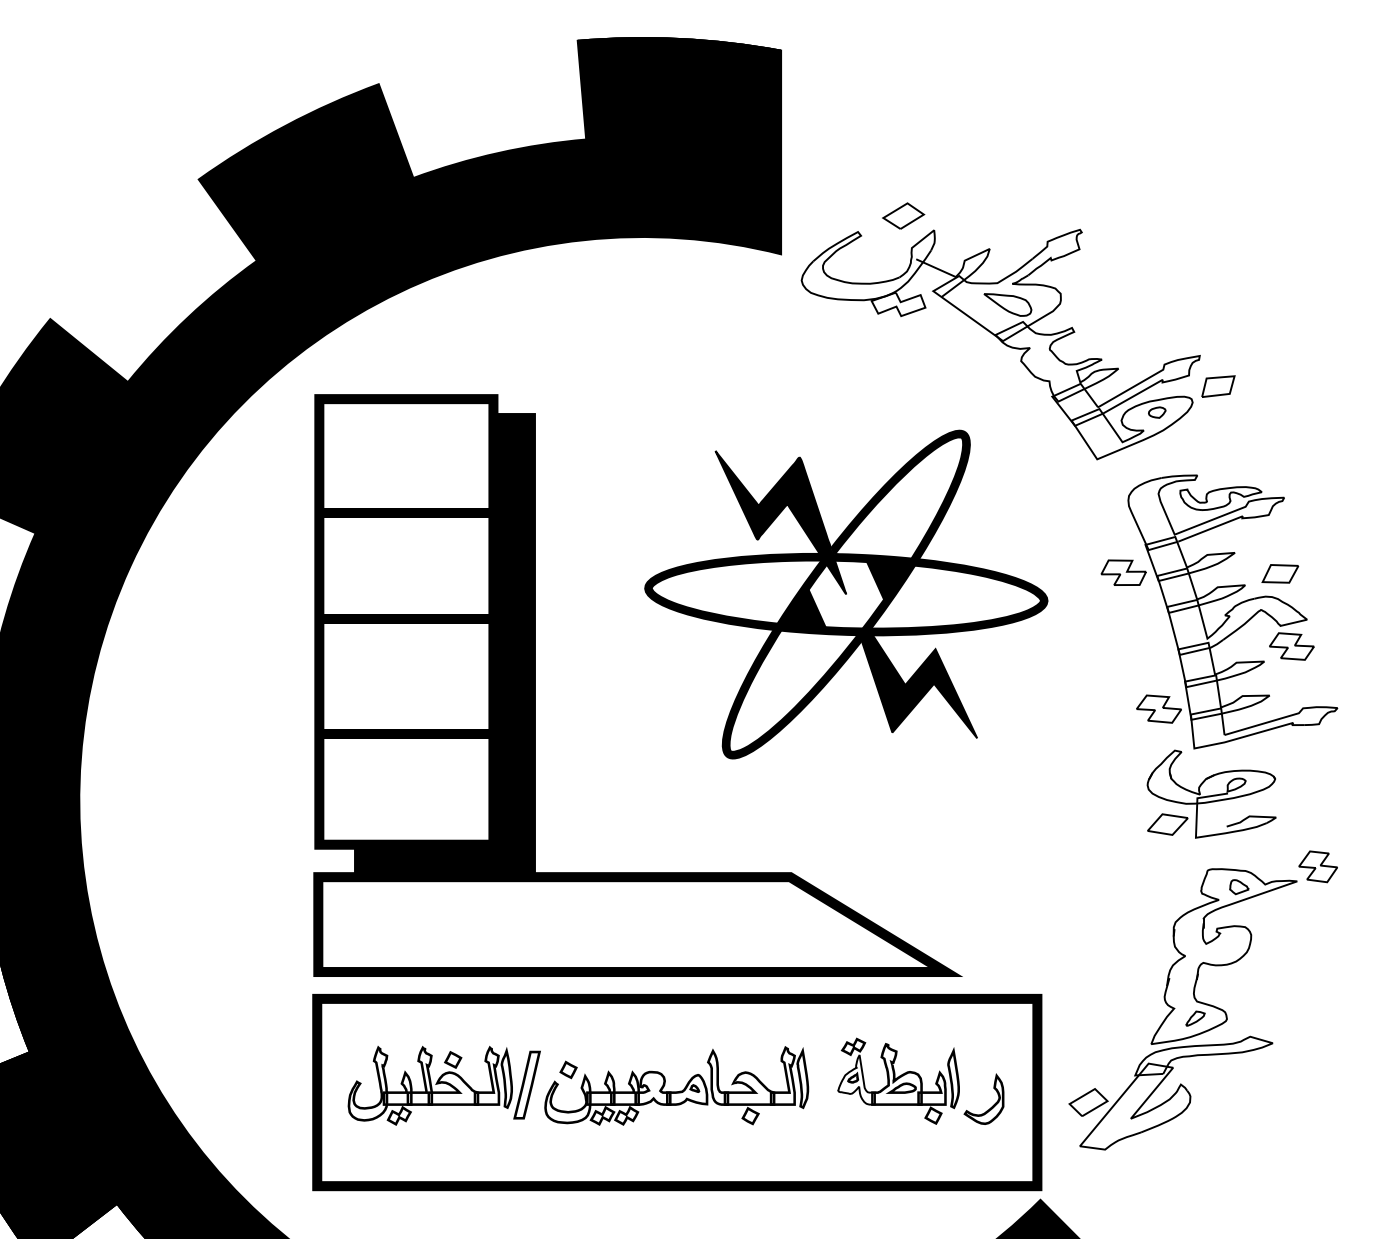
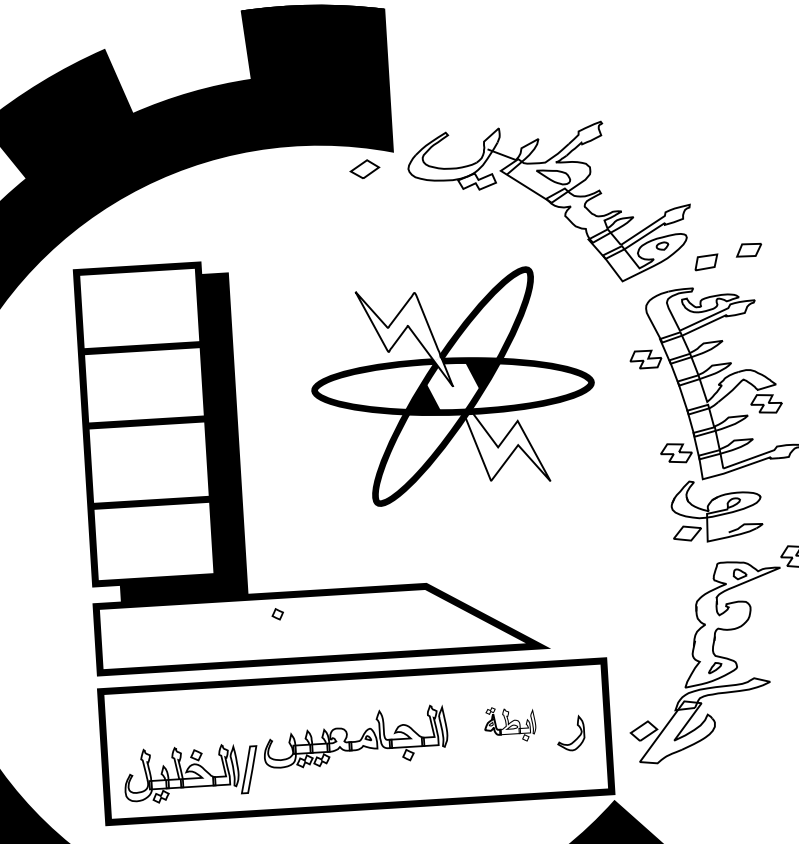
part: (903, 215) -> (364, 168), moved
part: (1218, 386) -> (706, 262), moved
fill: (780, 522) -> (403, 339), removed
part: (1280, 573) -> (749, 249), moved
fill: (913, 679) -> (503, 443), removed
part: (568, 1069) -> (277, 613), moved
part: (898, 1080) -> (510, 723), size x0.6
part: (443, 1085) -> (190, 773), moved

